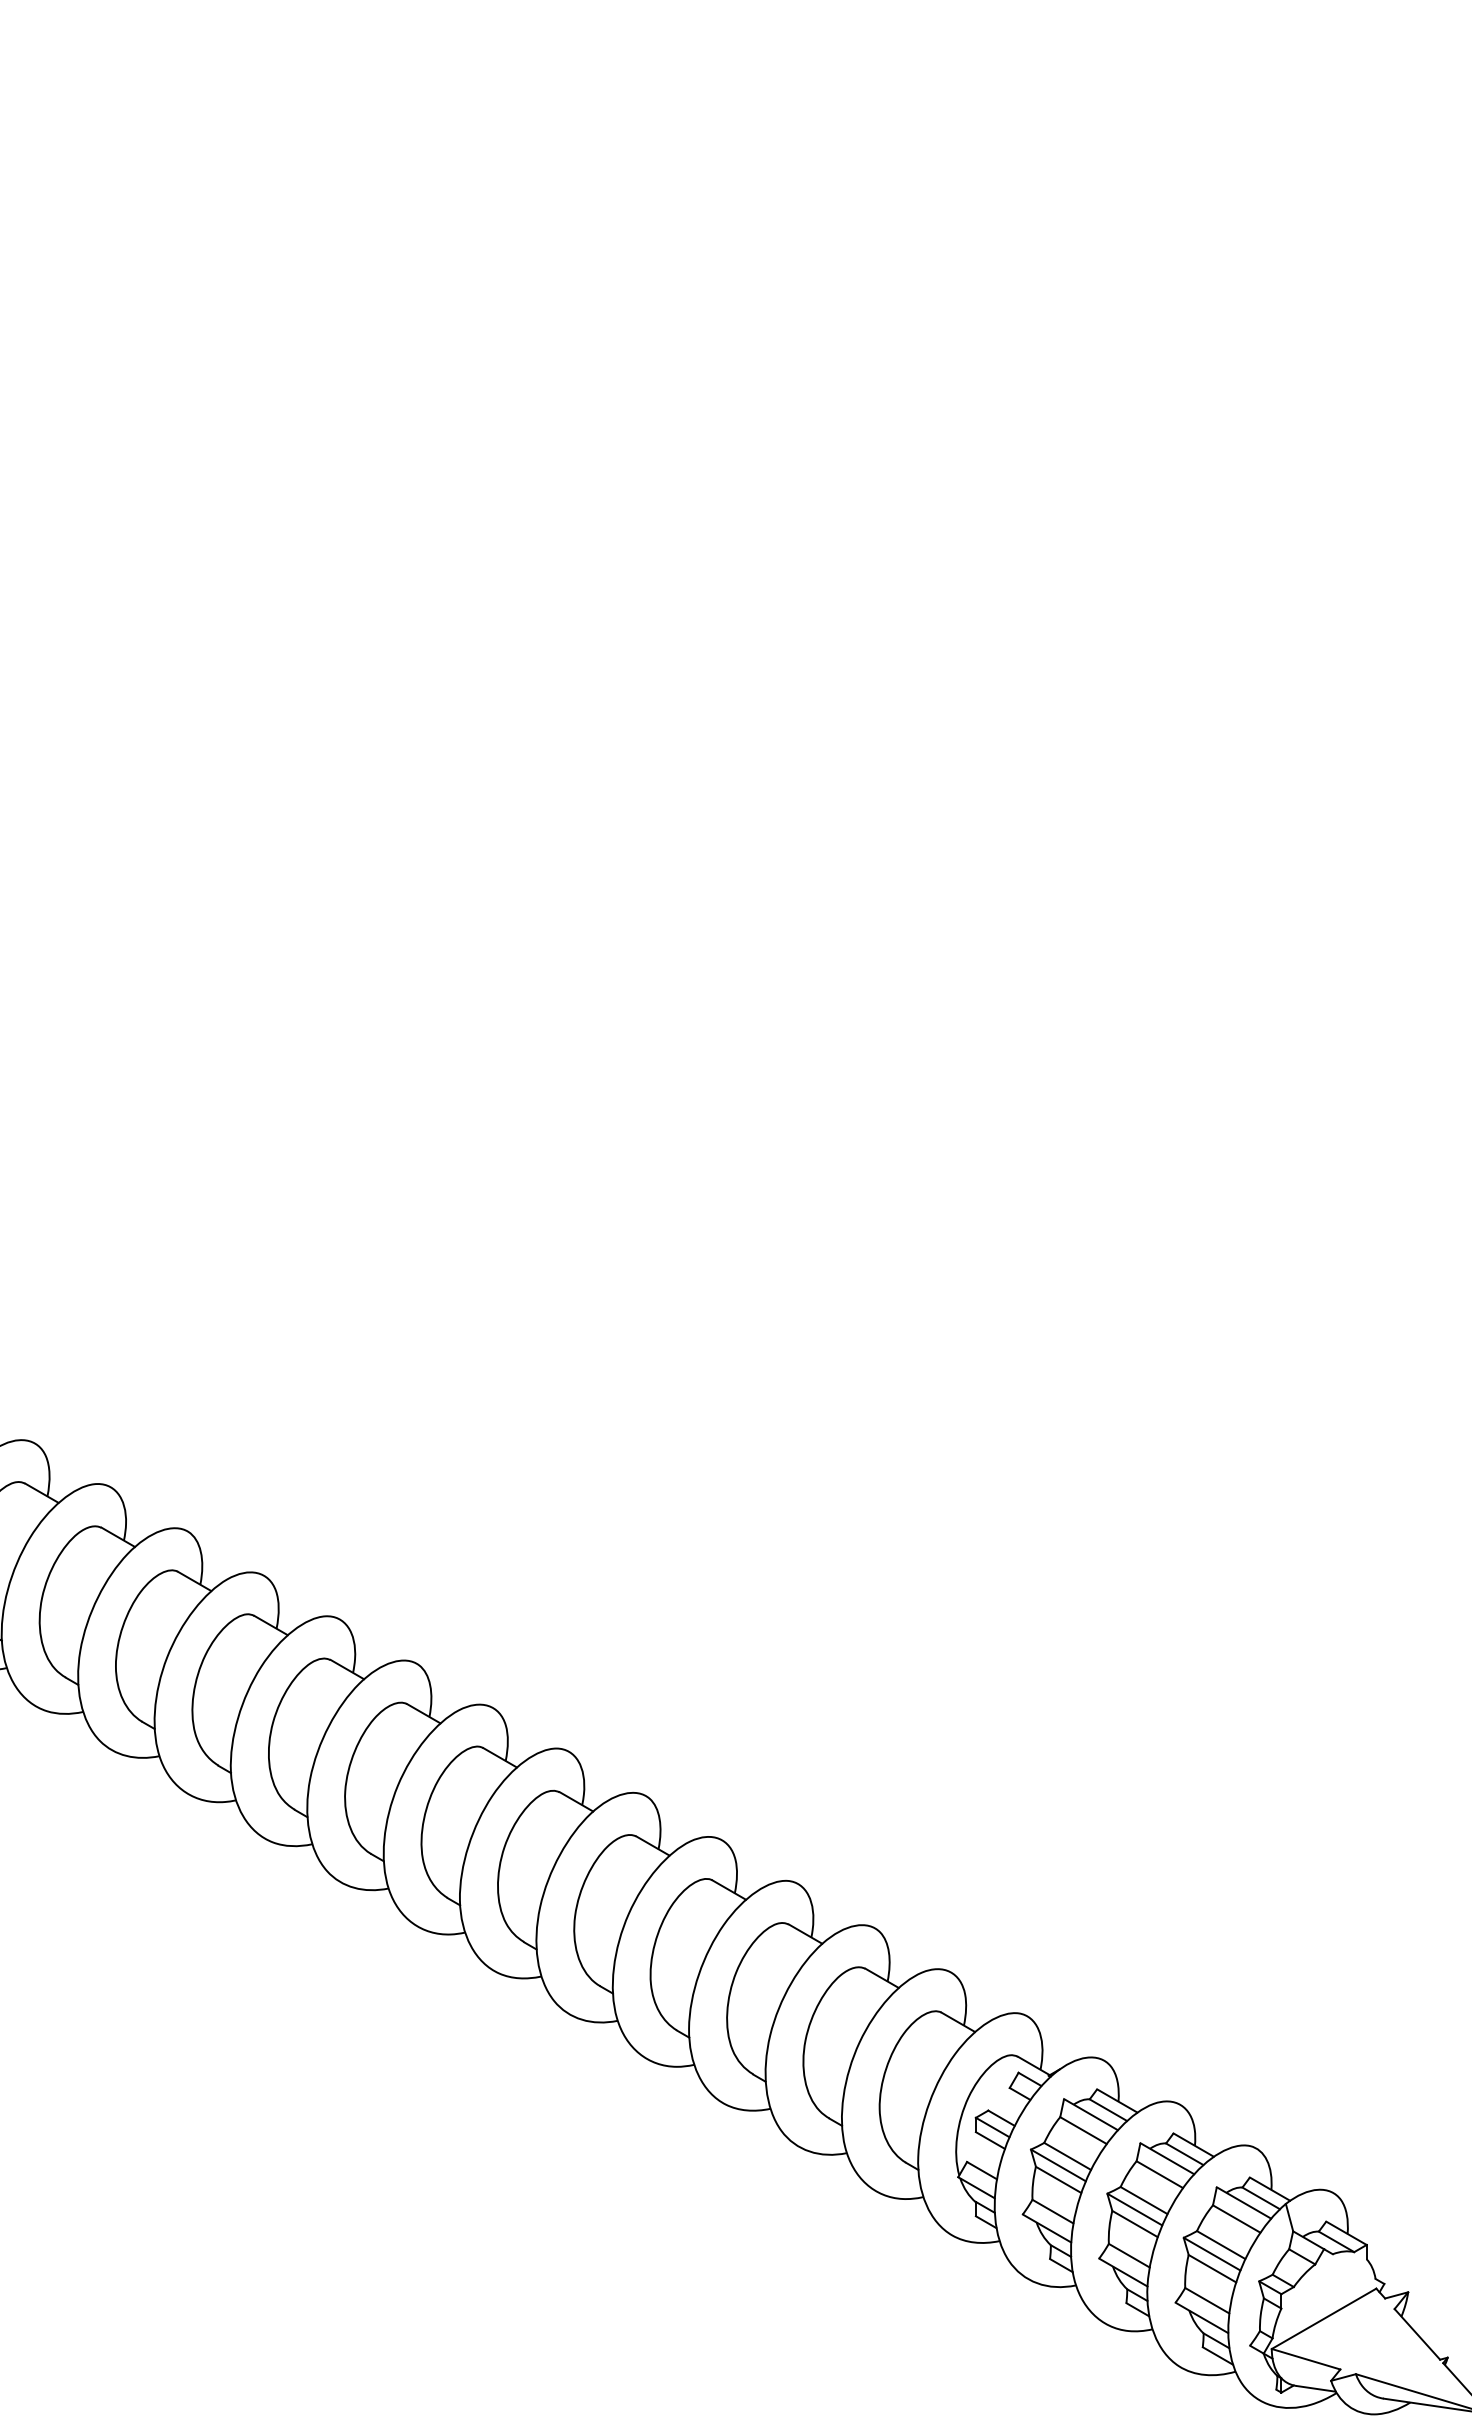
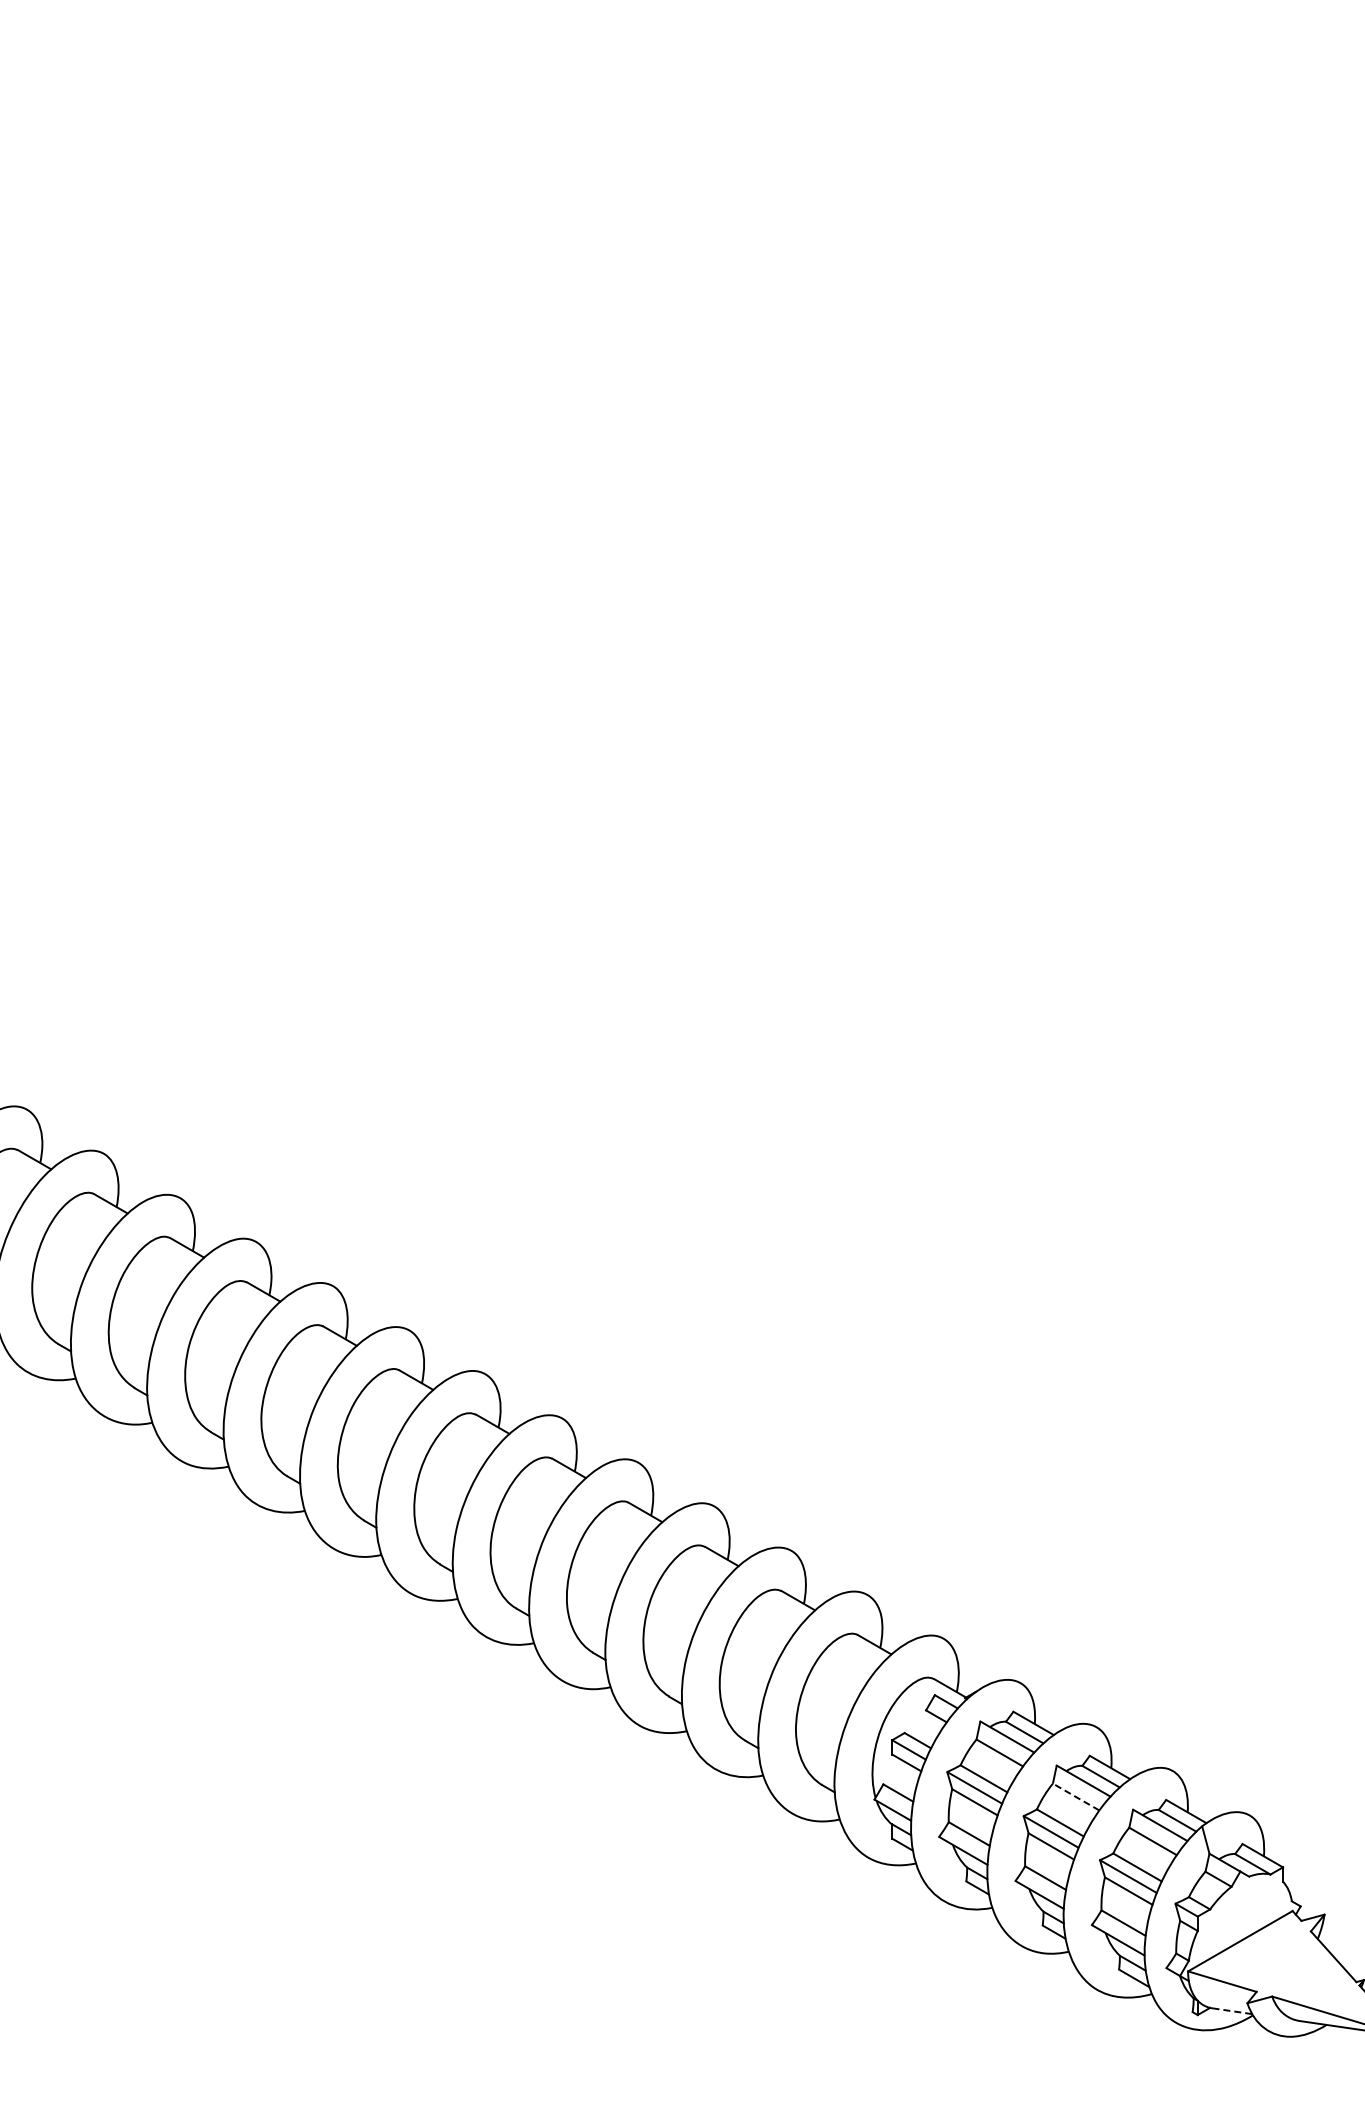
line: (1159, 2174) -> (1075, 1796), solid -> dashed
line: (1316, 2388) -> (1232, 2010), solid -> dashed

